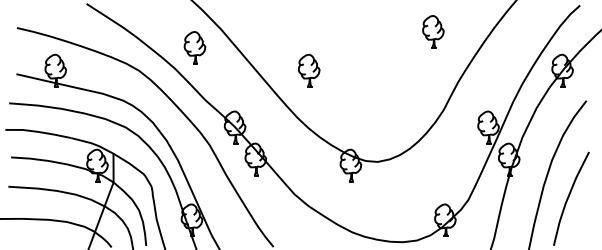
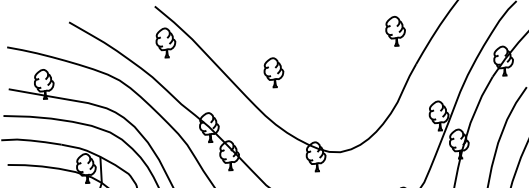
part: (433, 31) -> (395, 30), moved
part: (194, 47) -> (165, 42), moved

